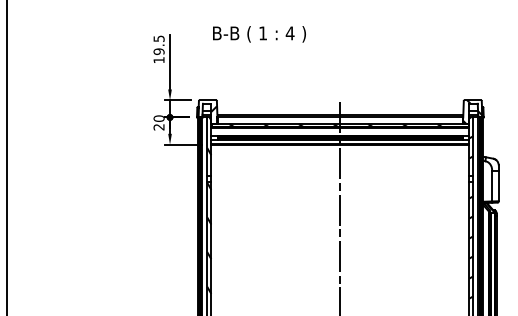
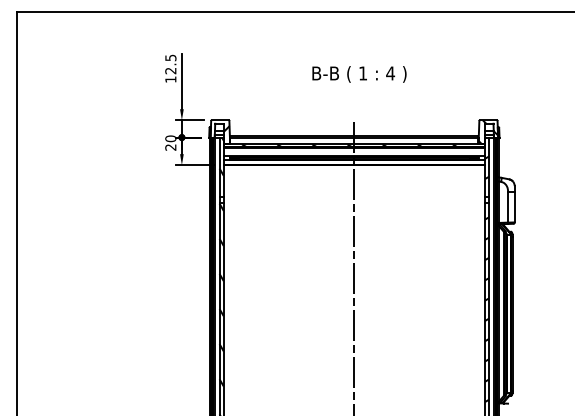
text: (259, 34) -> (359, 74), moved
text: (158, 51) -> (170, 70), 19.5 -> 12.5

